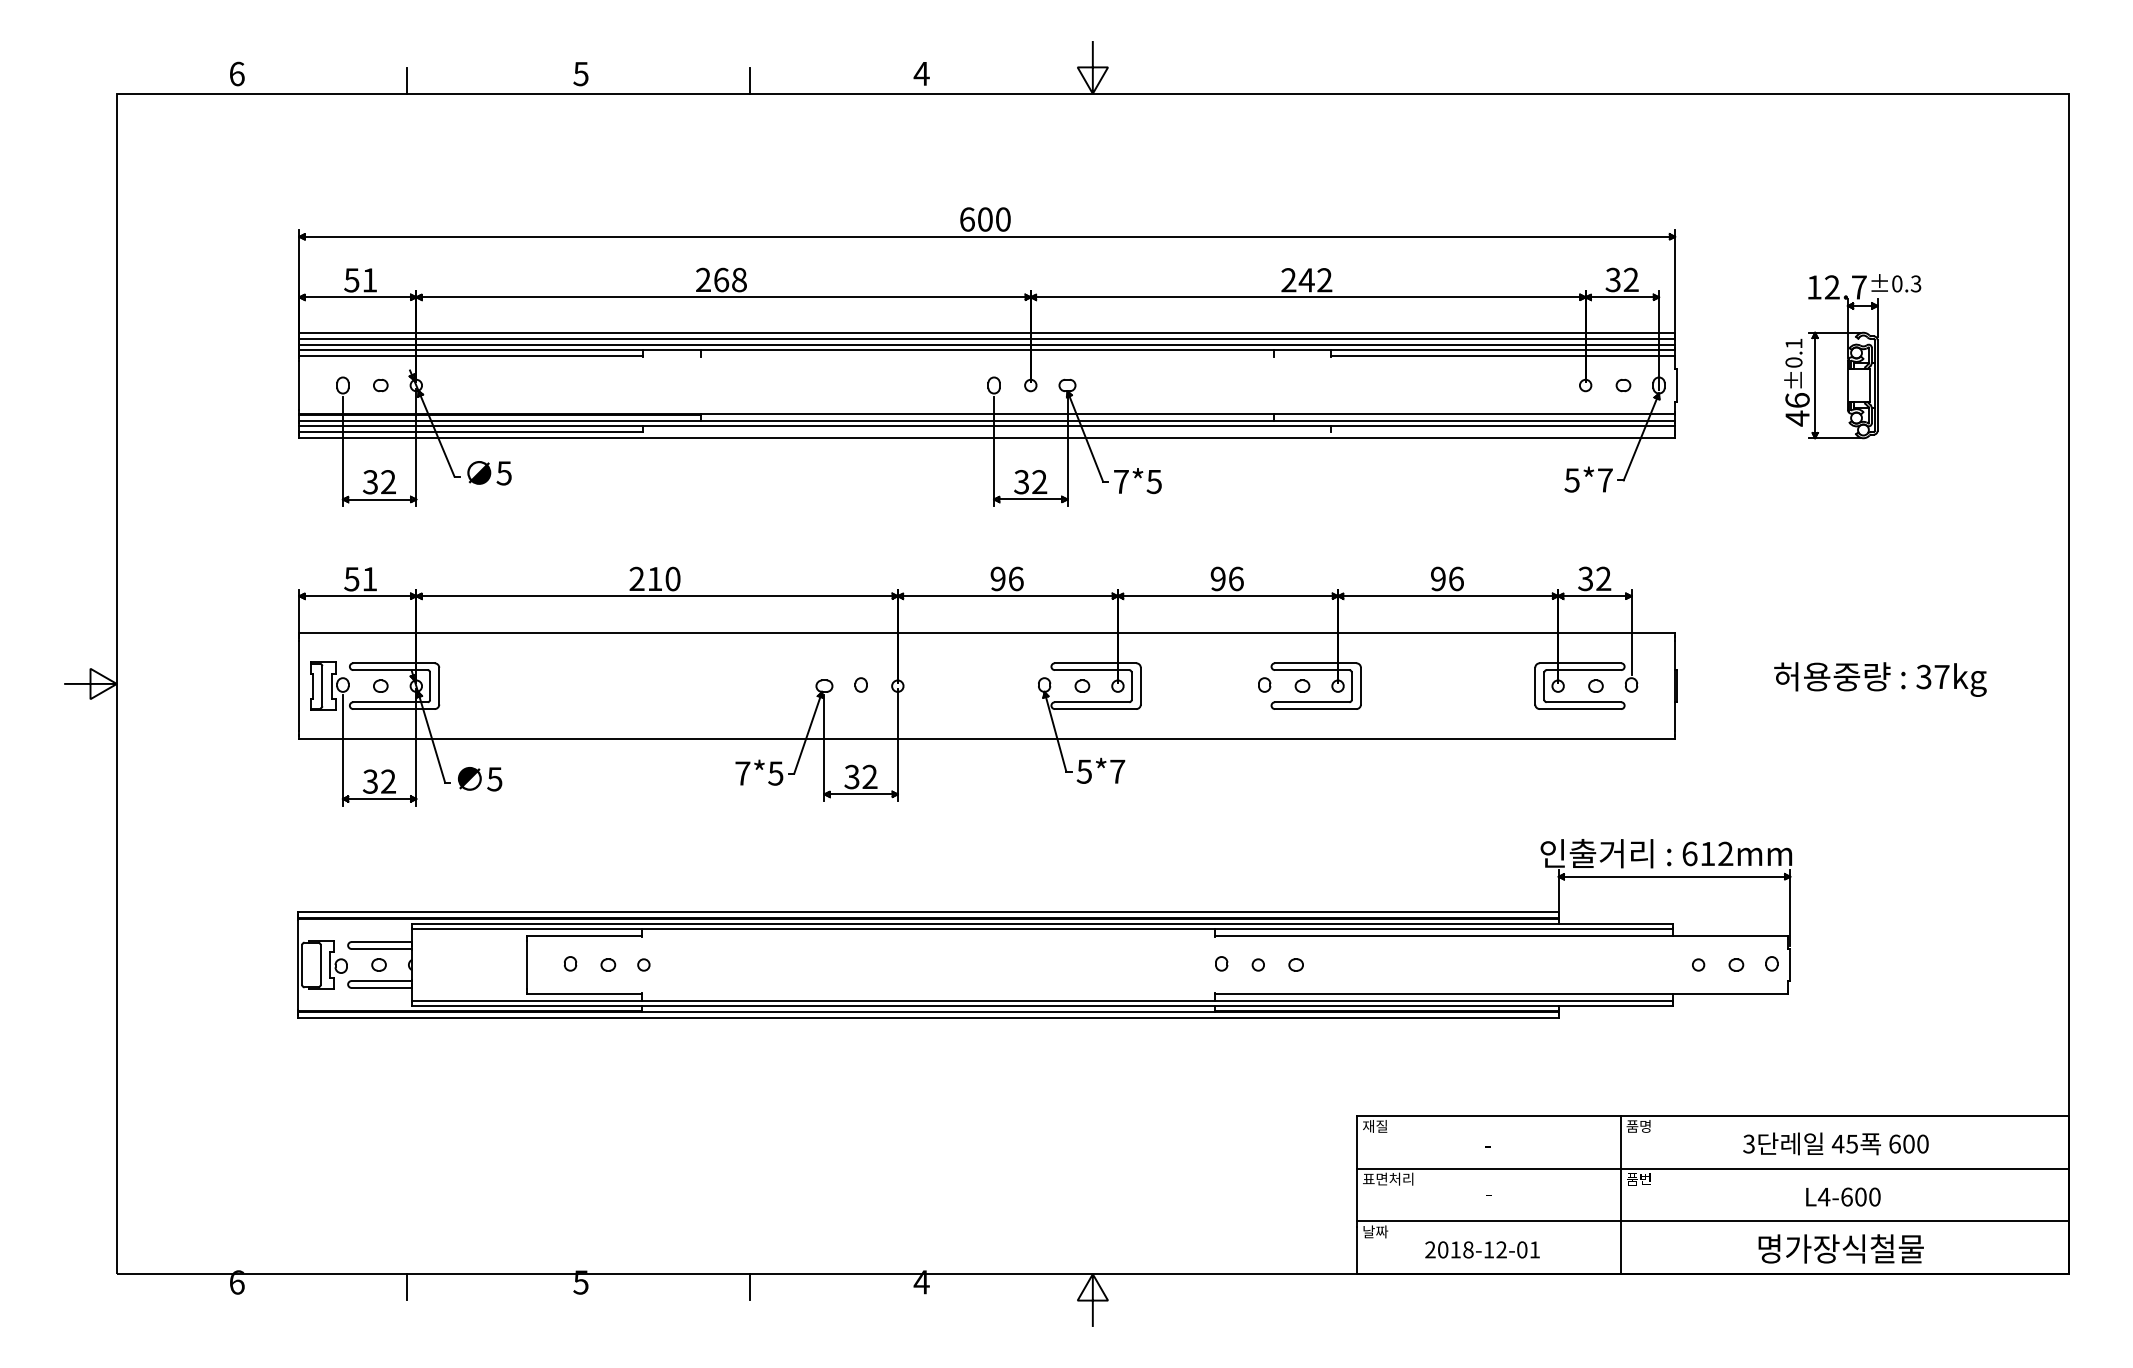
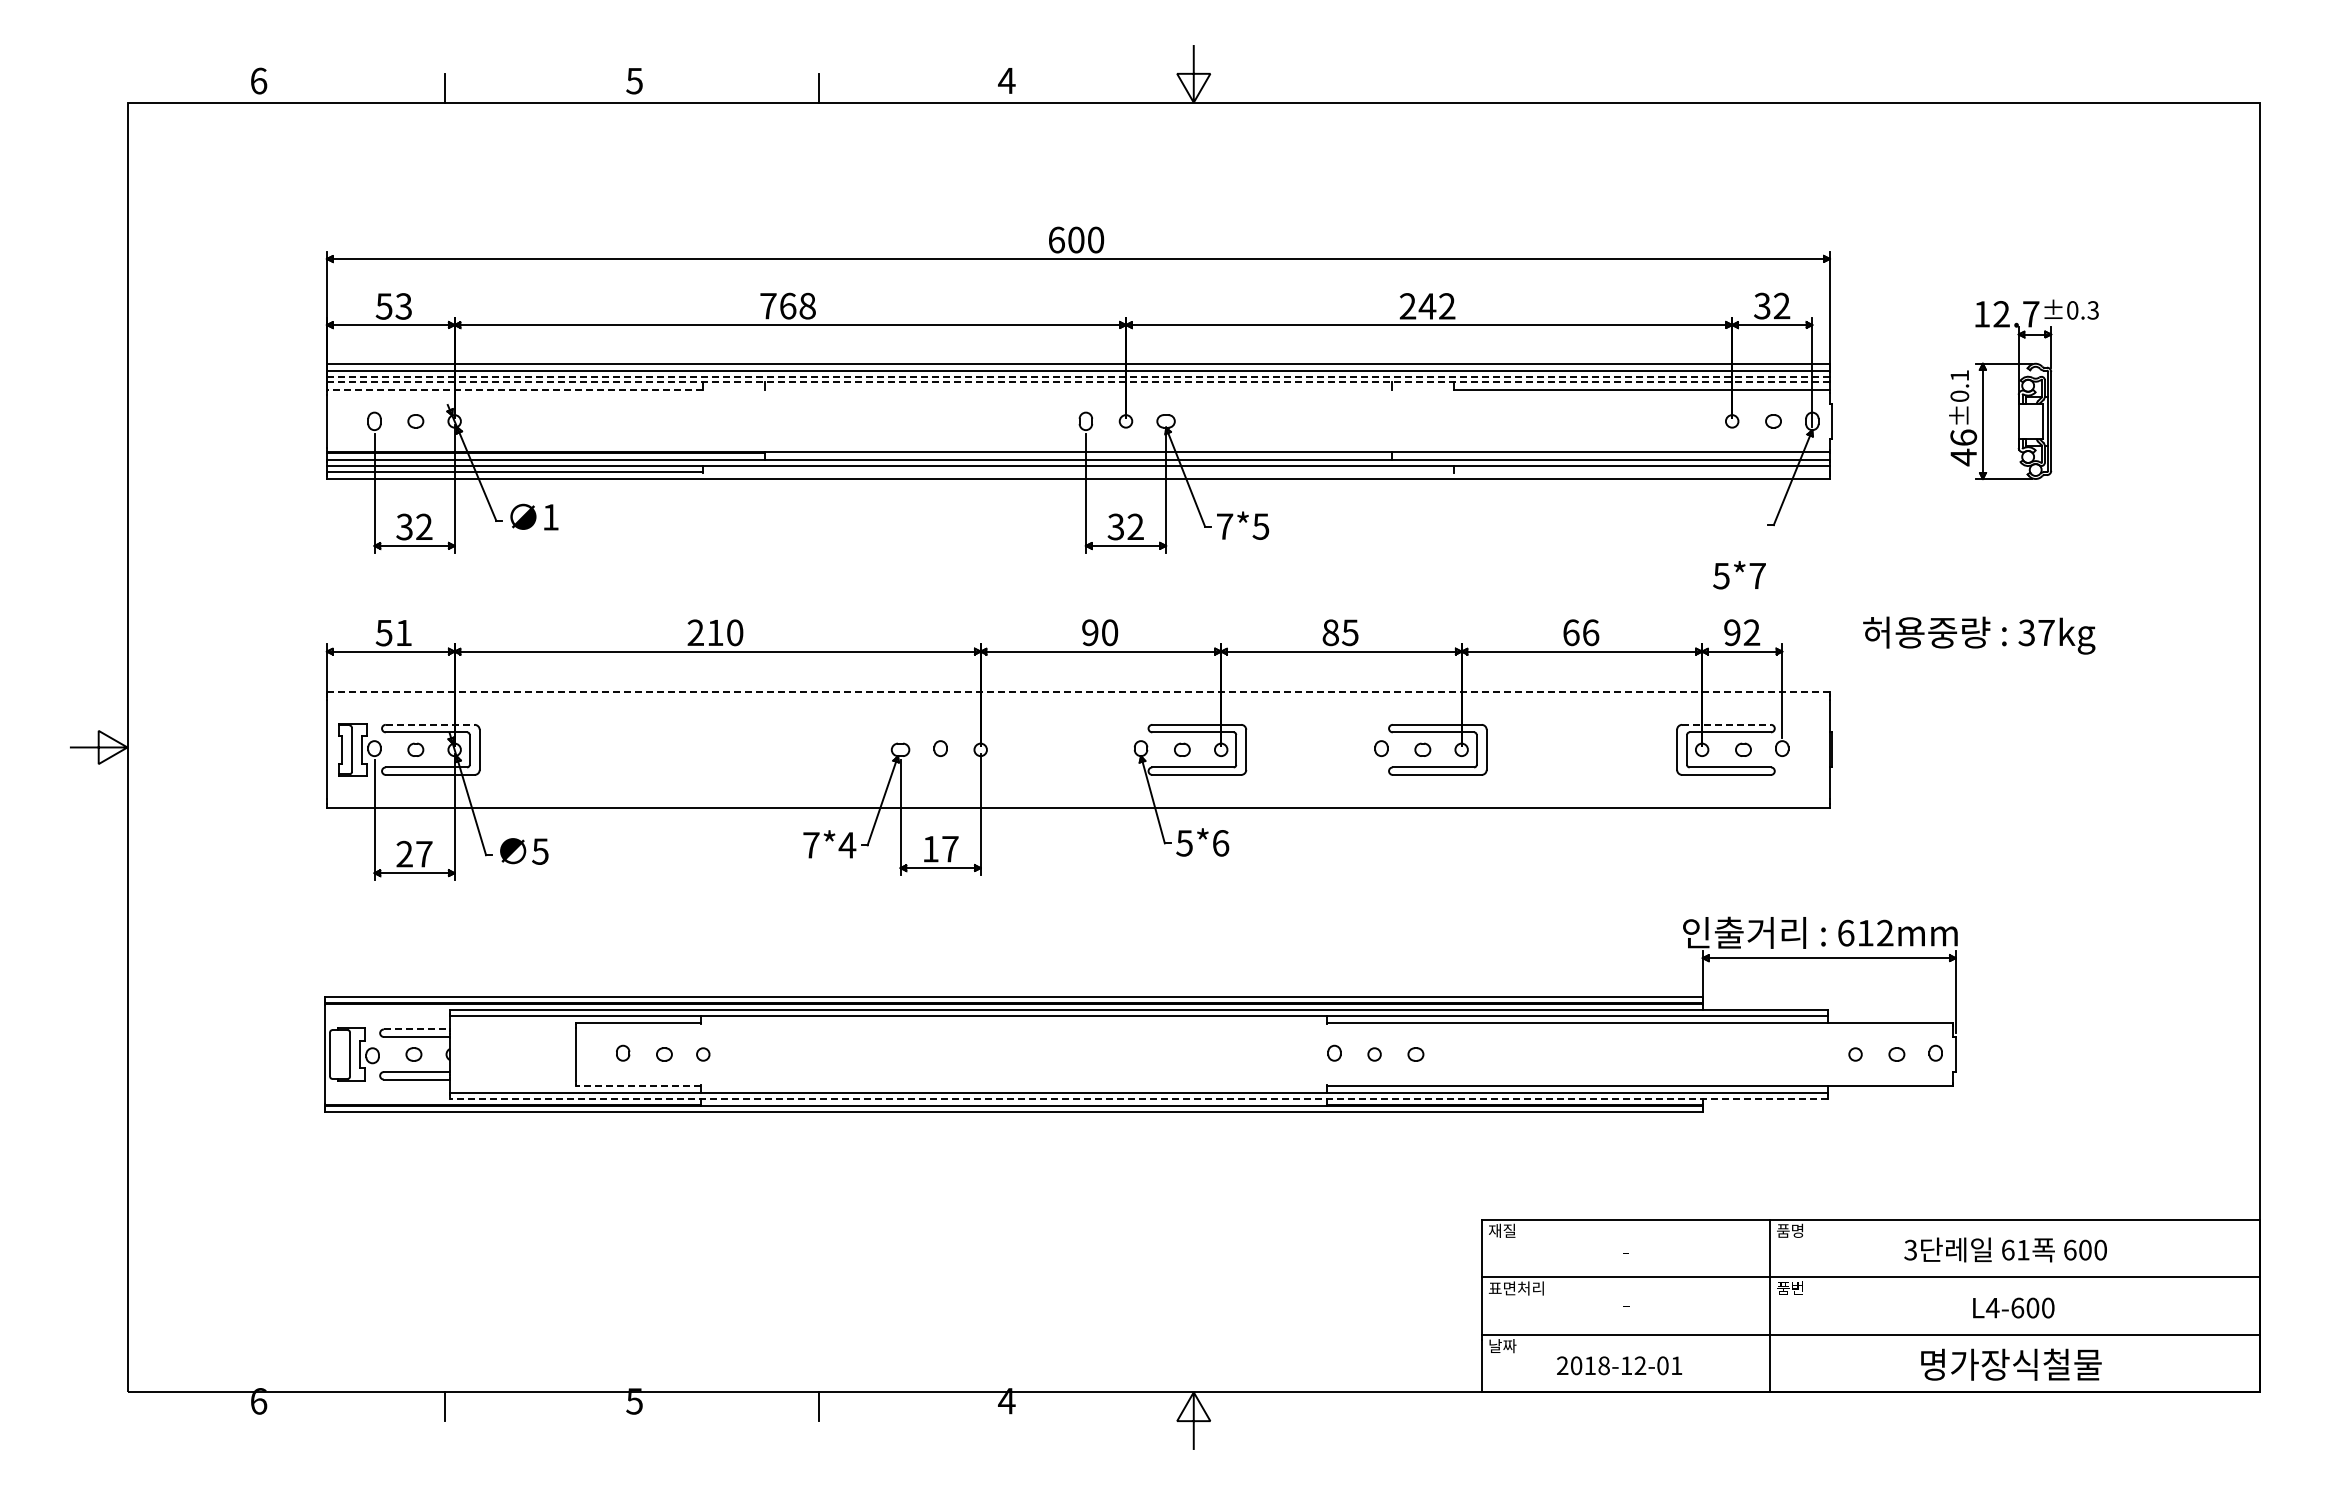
text: (703, 279) -> (768, 305), 268 -> 768
text: (369, 280) -> (403, 306), 51 -> 53
line: (986, 344) -> (1077, 376), solid -> dashed
line: (986, 349) -> (1077, 382), solid -> dashed
line: (471, 356) -> (514, 389), solid -> dashed
text: (504, 473) -> (550, 517), 5 -> 1
text: (1588, 479) -> (1739, 575), moved
text: (1016, 578) -> (1110, 632), 96 -> 90
text: (1227, 578) -> (1340, 632), 96 -> 85
text: (1438, 578) -> (1571, 632), 96 -> 66
text: (1585, 578) -> (1731, 632), 32 -> 92
line: (986, 633) -> (1077, 692), solid -> dashed
line: (394, 662) -> (430, 724), solid -> dashed
line: (1581, 662) -> (1727, 724), solid -> dashed
text: (1880, 679) -> (1979, 635), moved
text: (1117, 771) -> (1220, 843), 5*7 -> 5*6
text: (775, 773) -> (847, 845), 7*5 -> 7*4
text: (861, 776) -> (940, 848), 32 -> 17
text: (379, 781) -> (414, 853), 32 -> 27
line: (382, 942) -> (417, 1029), solid -> dashed
line: (584, 994) -> (638, 1086), solid -> dashed
line: (1043, 1006) -> (1139, 1099), solid -> dashed
text: (1844, 1143) -> (2015, 1249), 45 -> 61

